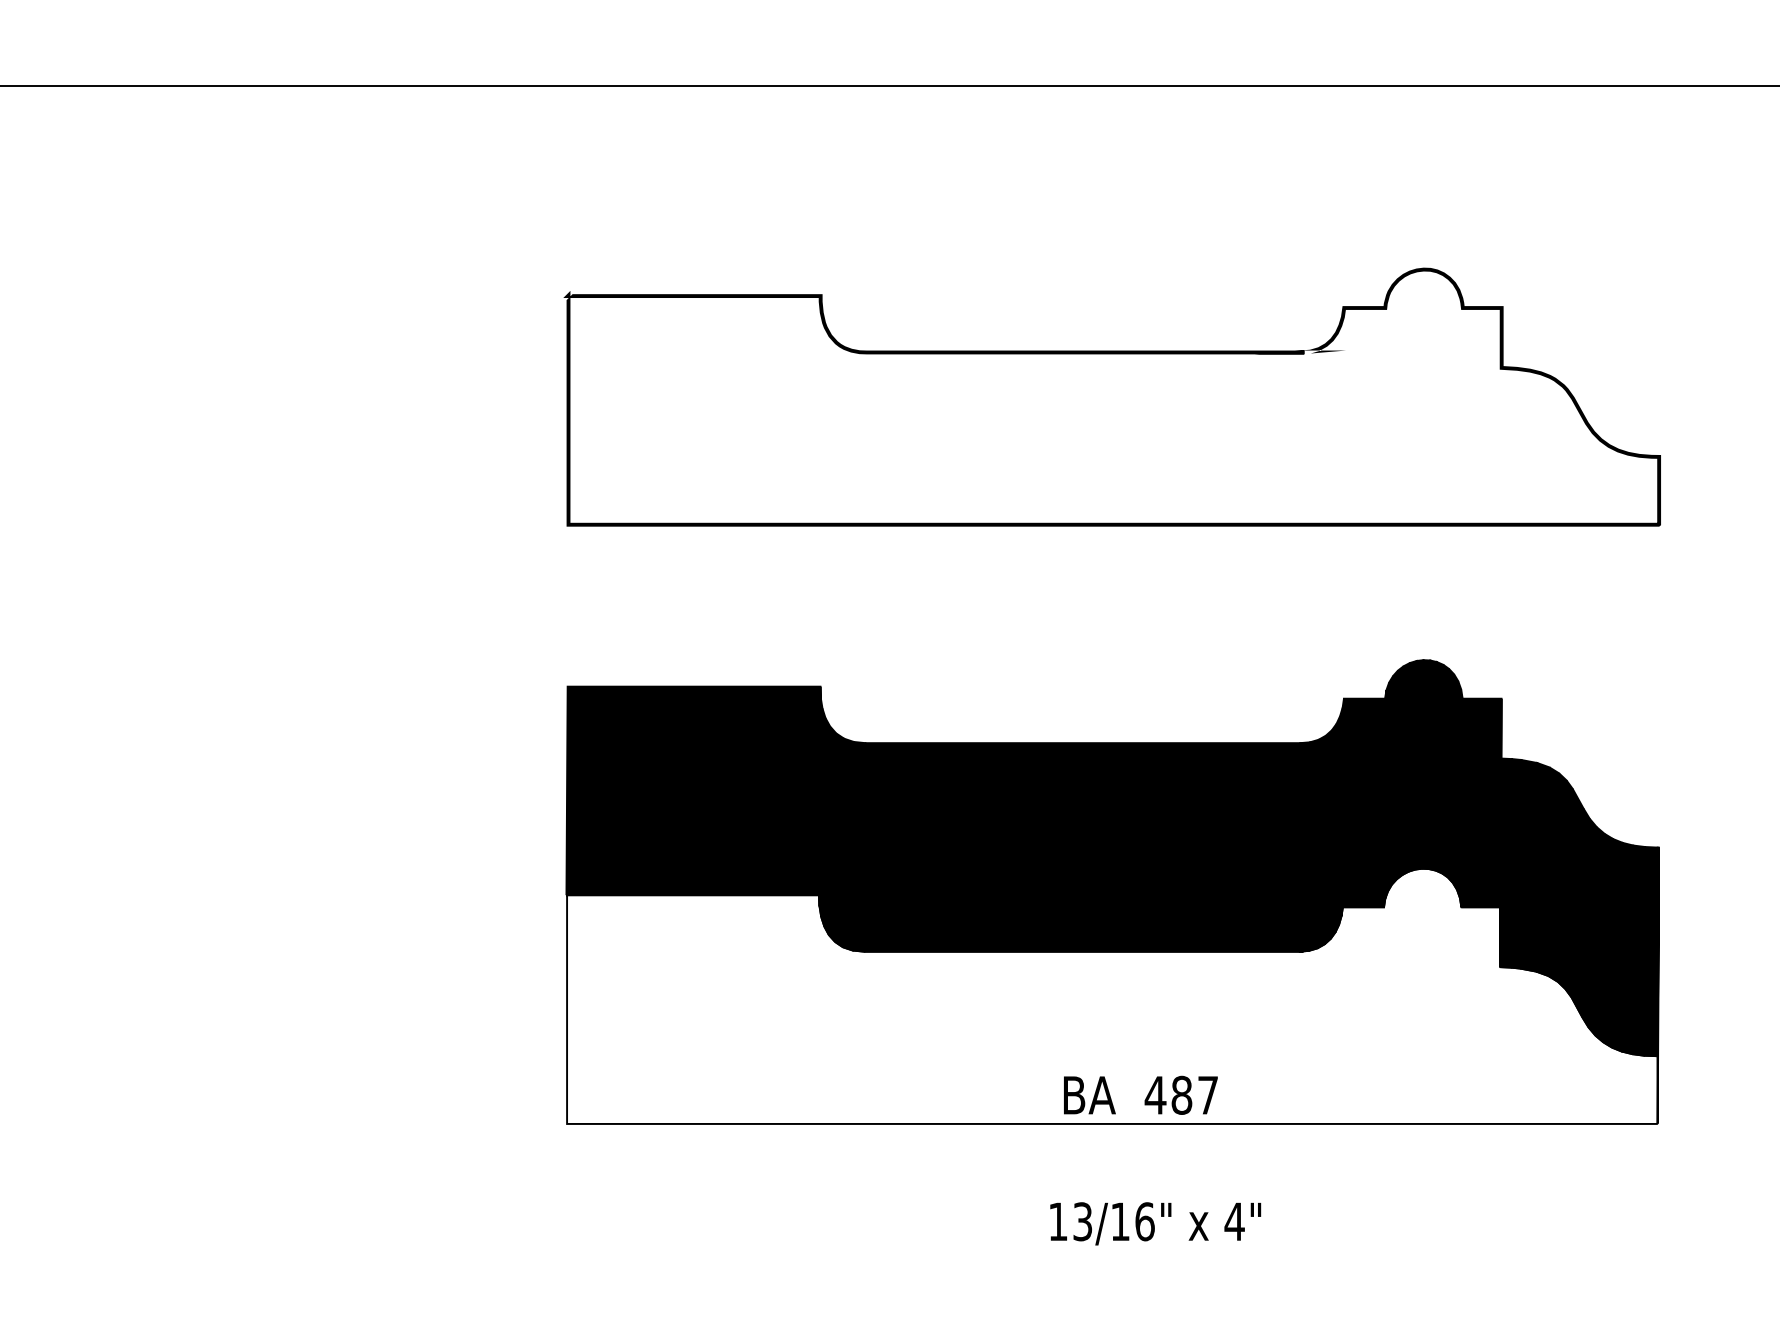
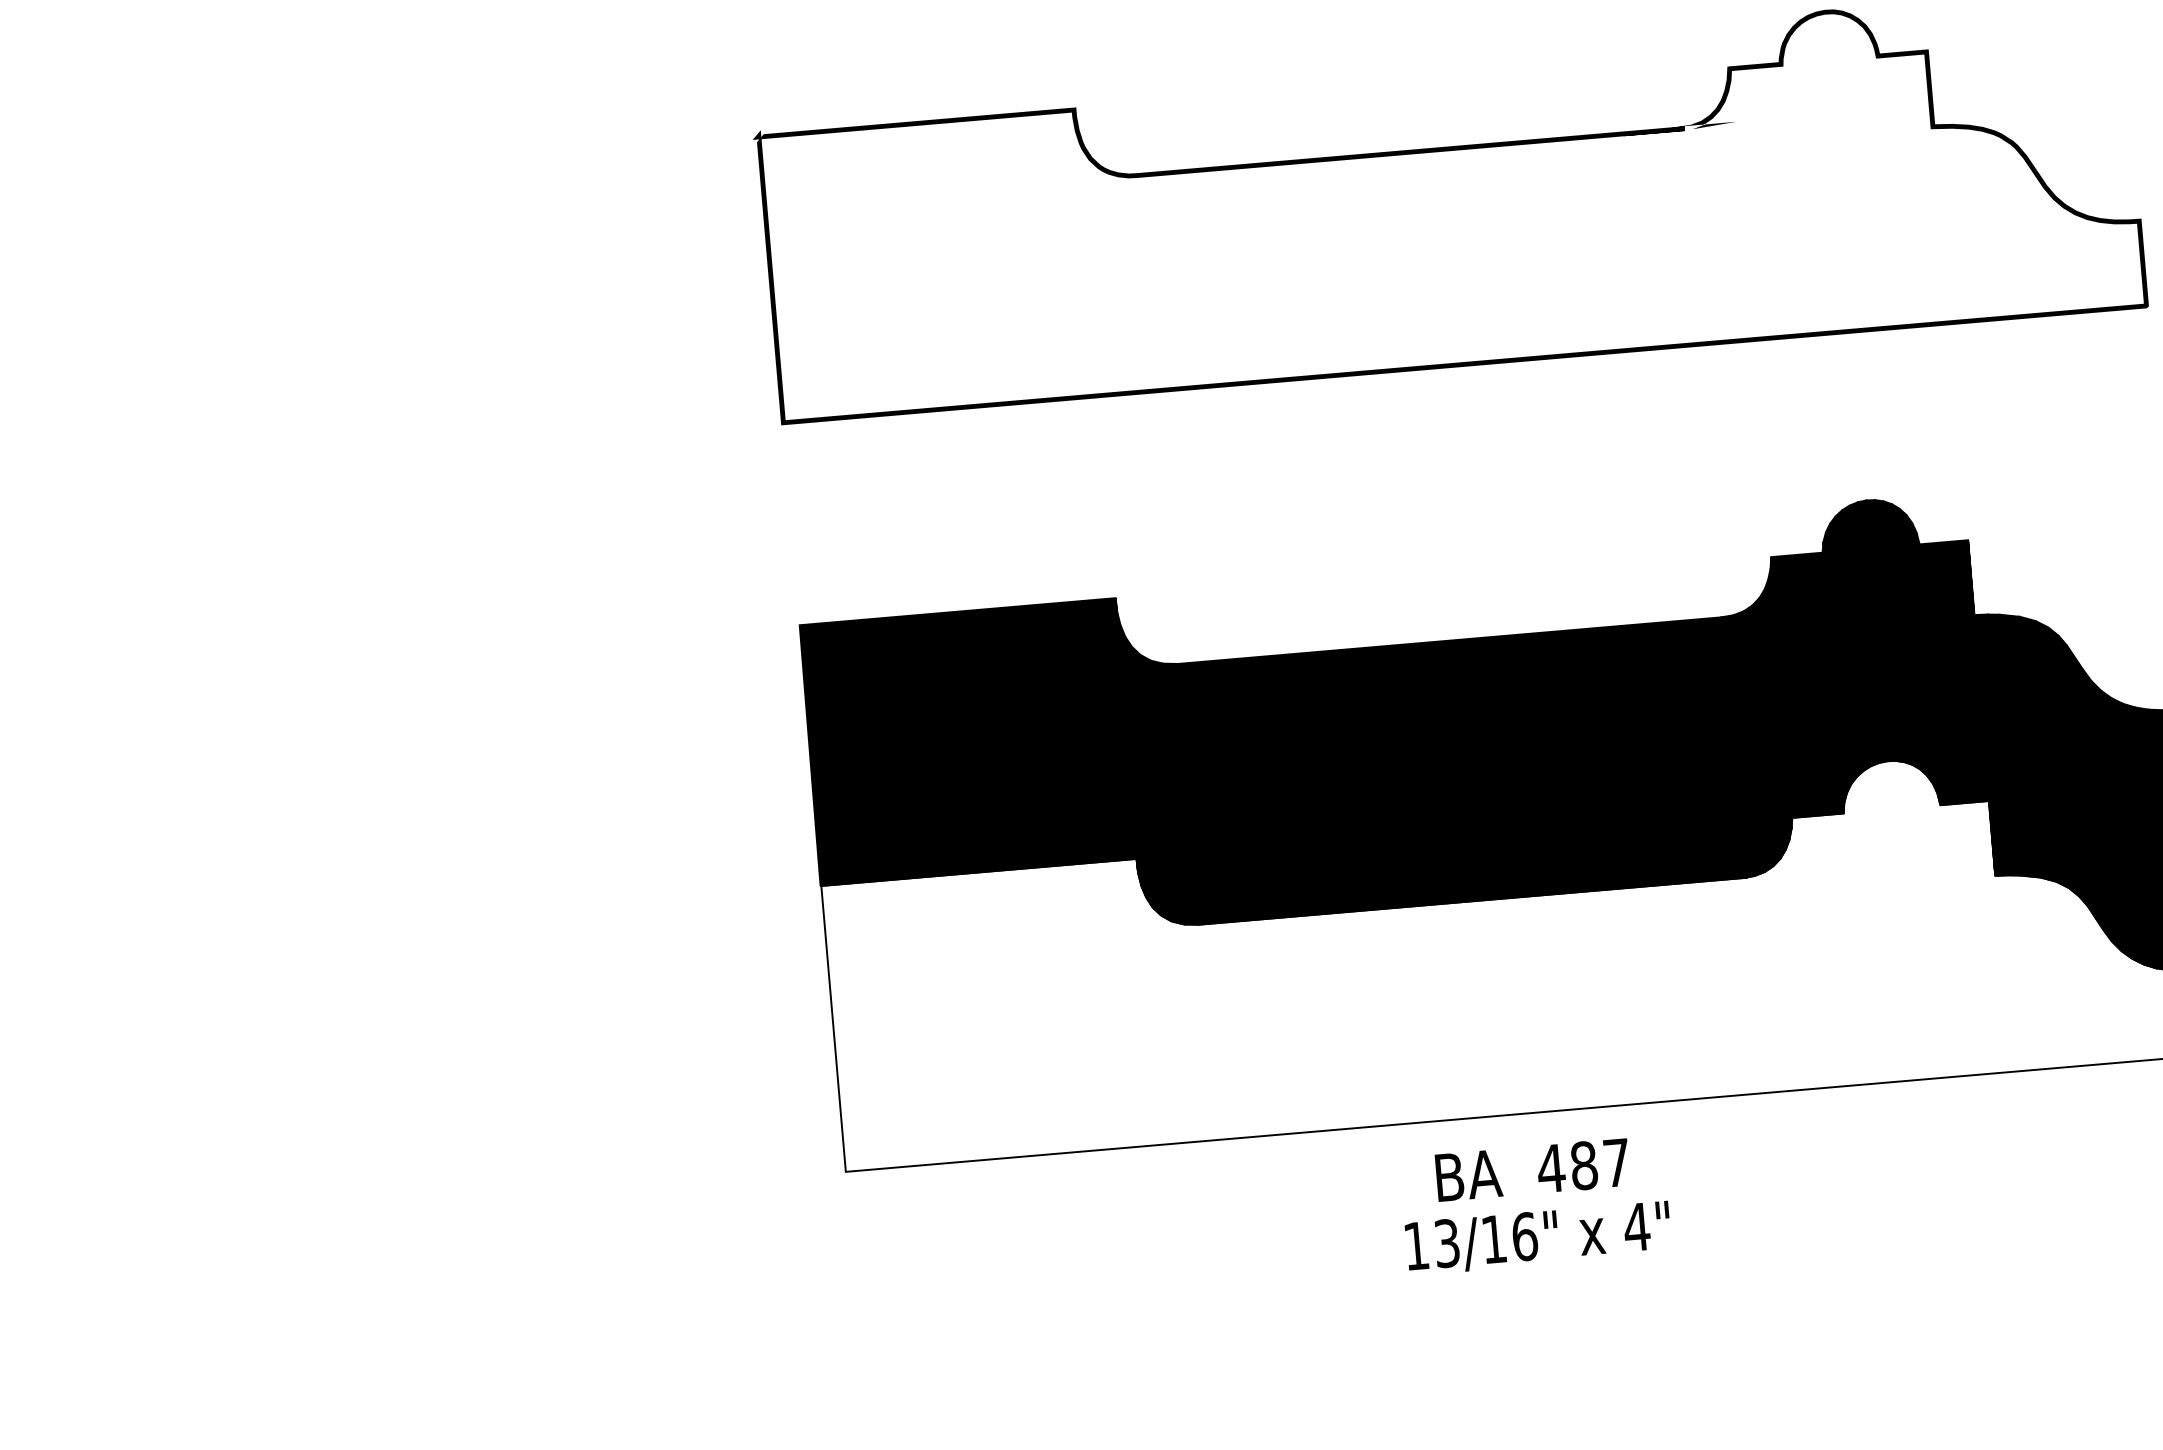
text: (1140, 1094) -> (1532, 1169), moved
text: (1155, 1223) -> (1538, 1237), moved

